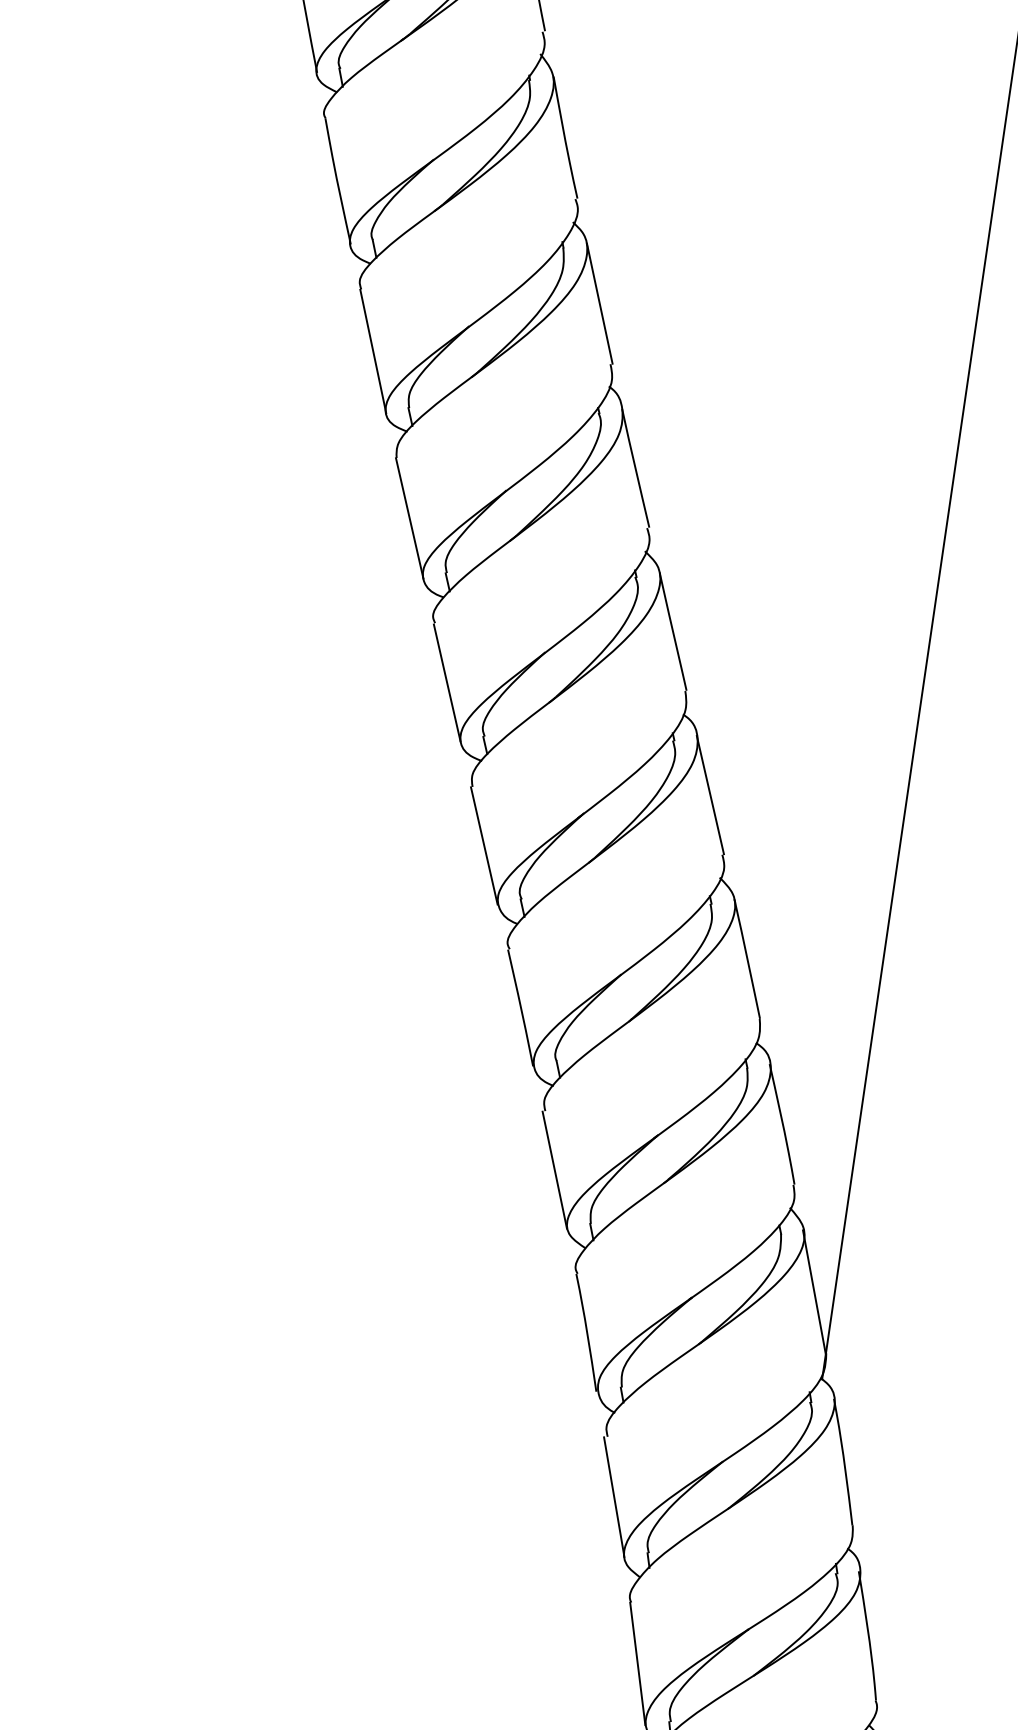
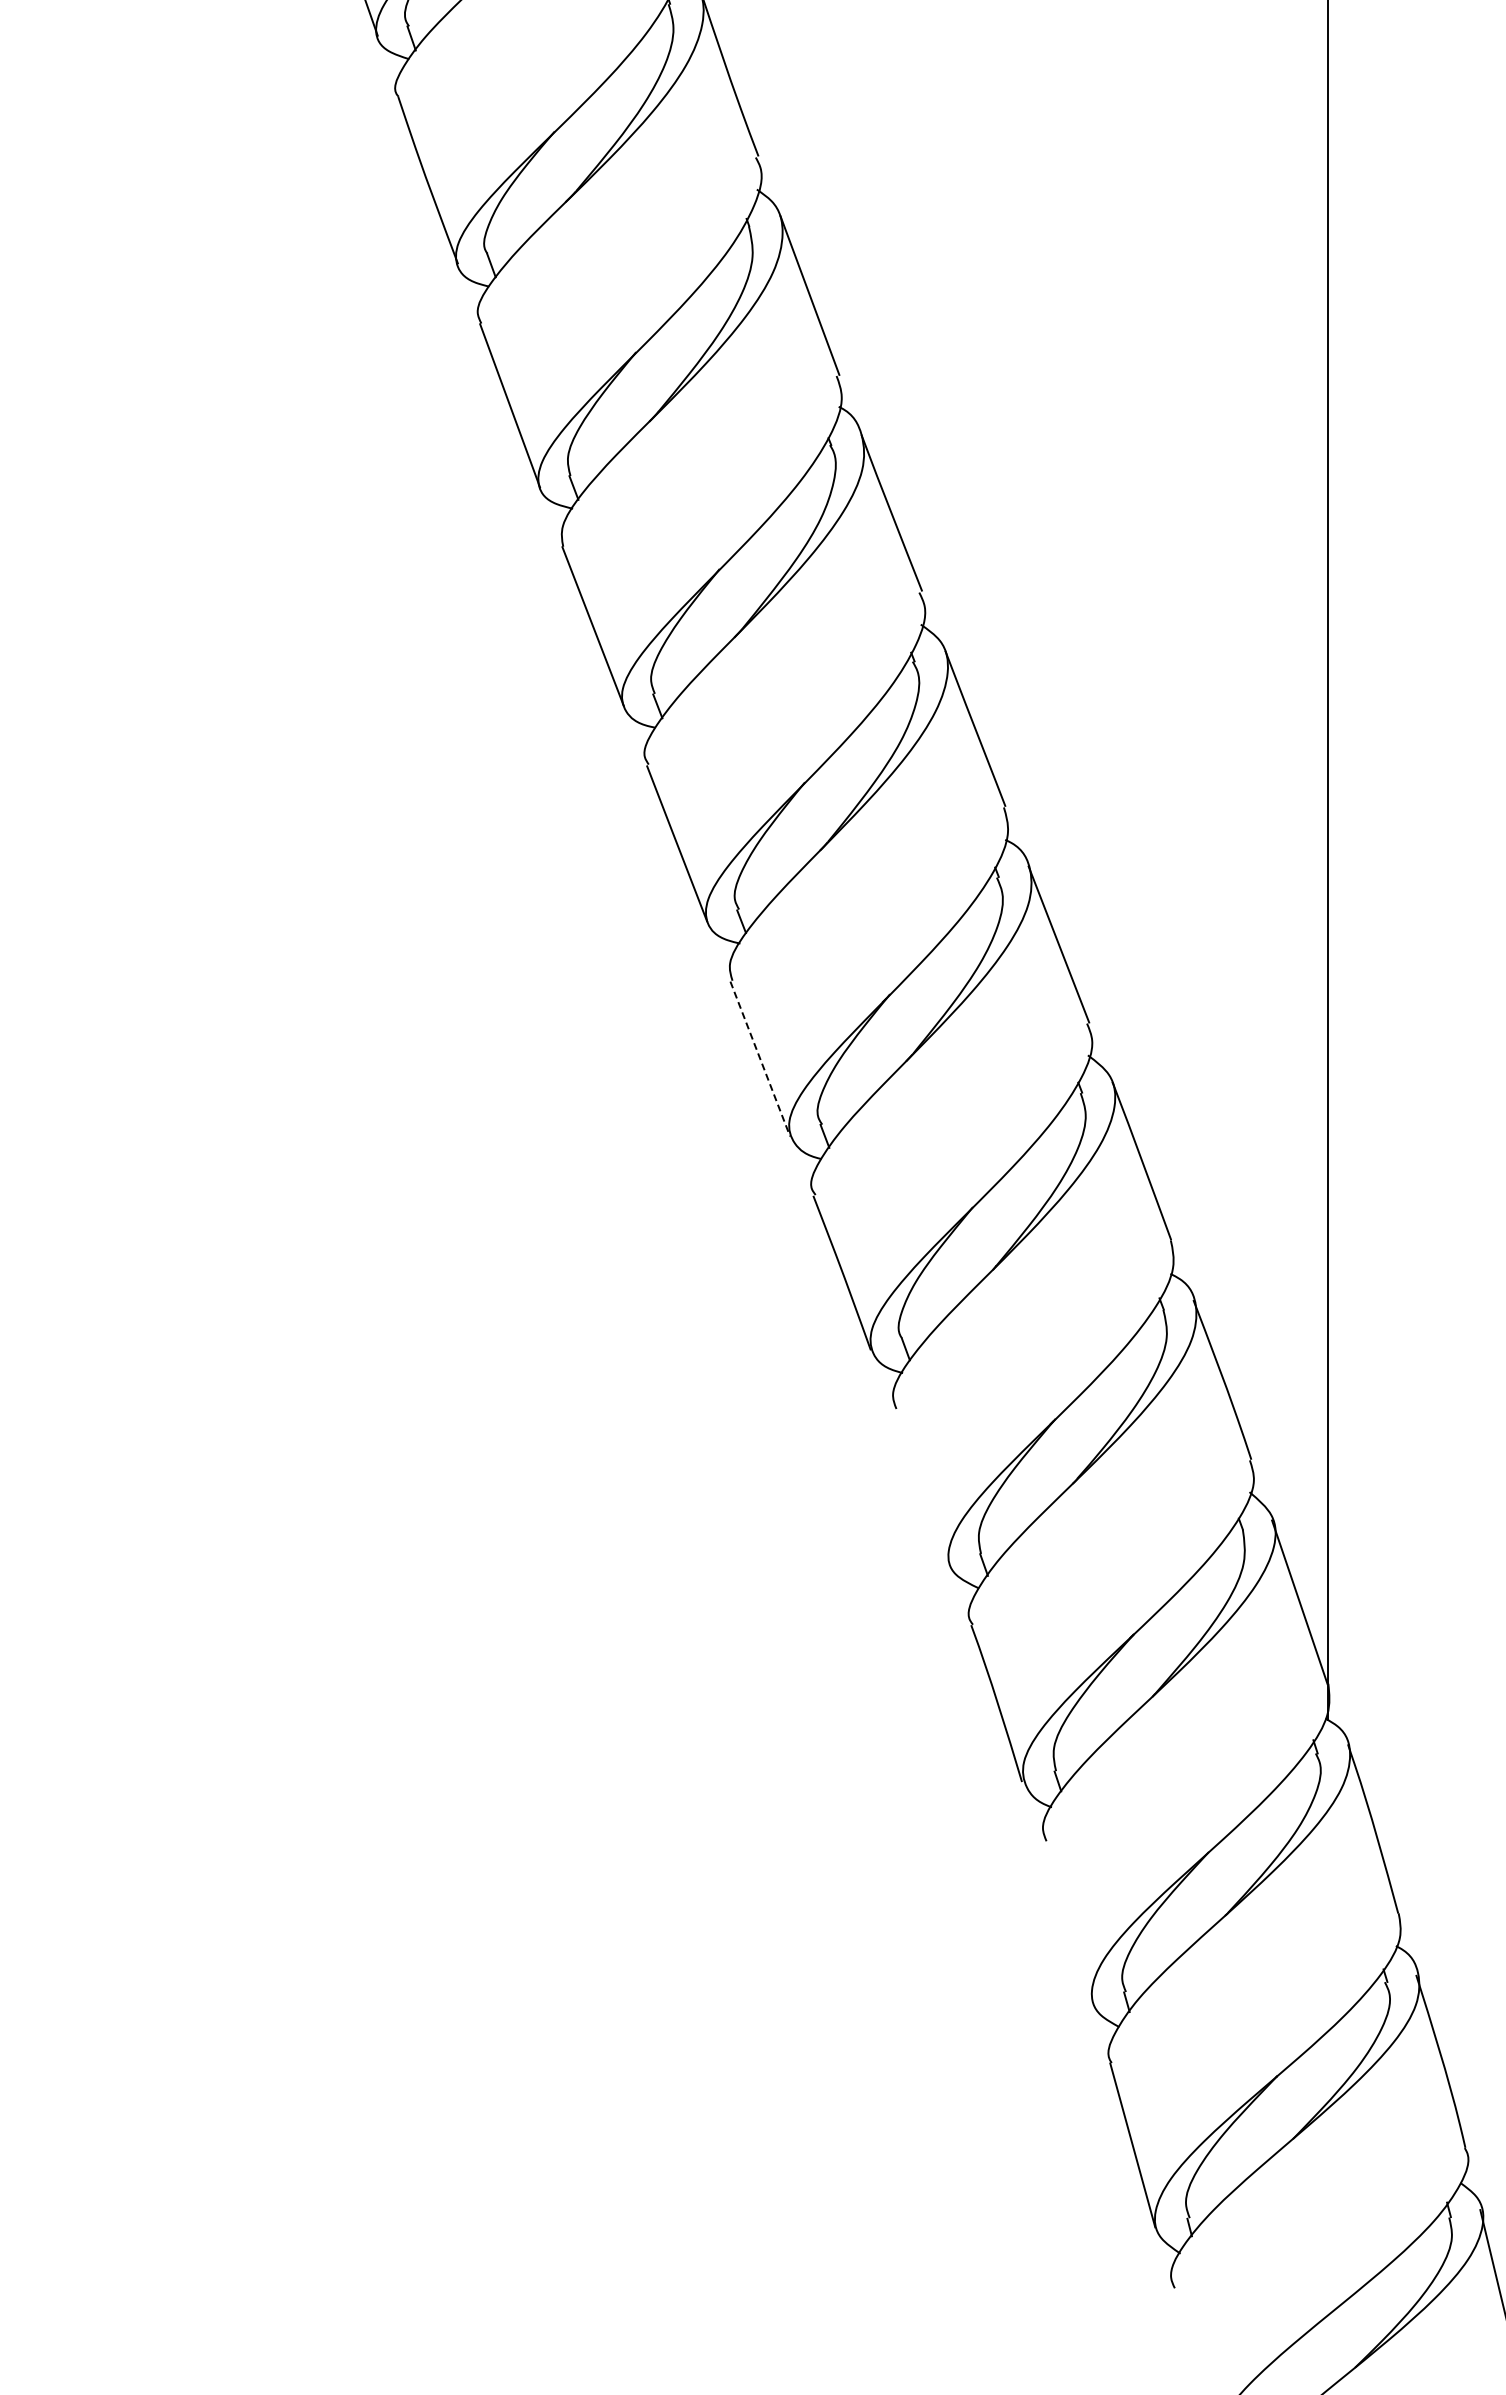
line: (484, 845) -> (760, 1058), solid -> dashed
line: (554, 1169) -> (920, 1487), removed
line: (614, 1497) -> (1067, 1922), removed

